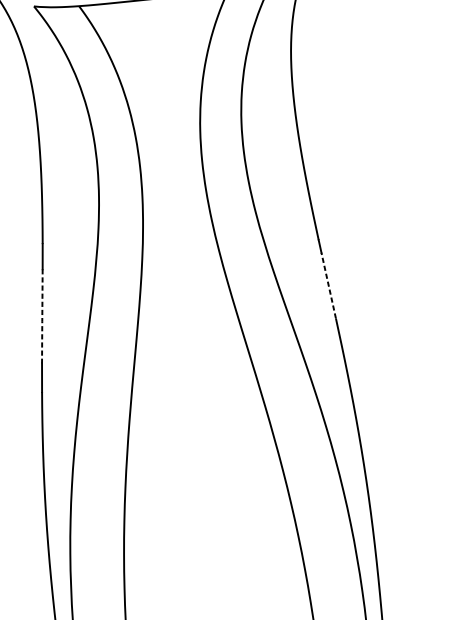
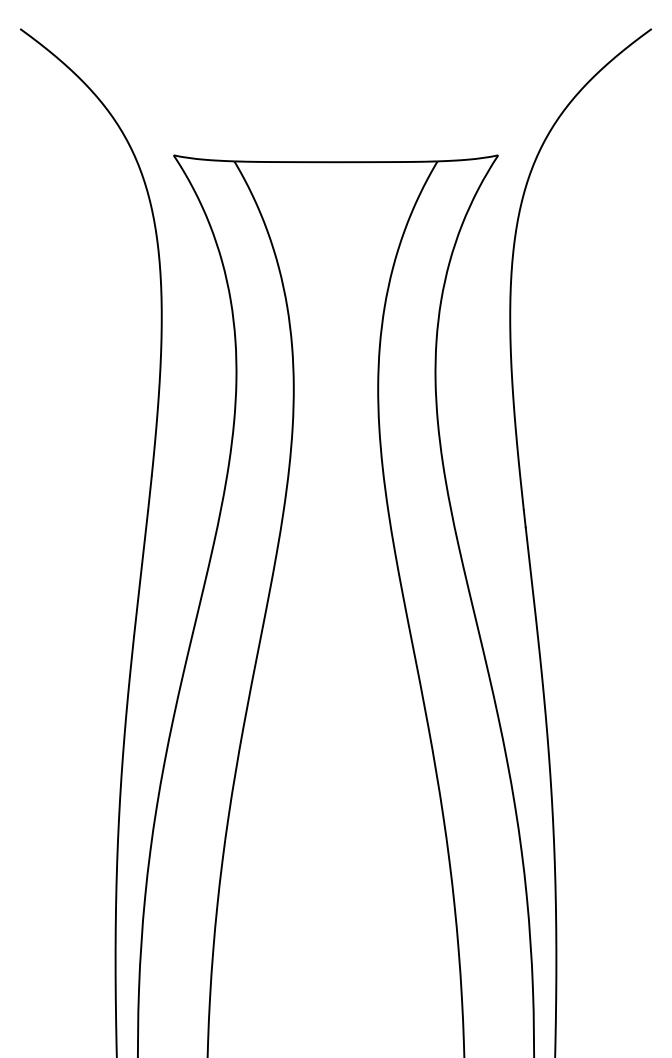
line: (328, 285) -> (530, 572), dashed -> solid
line: (41, 317) -> (140, 574), dashed -> solid

